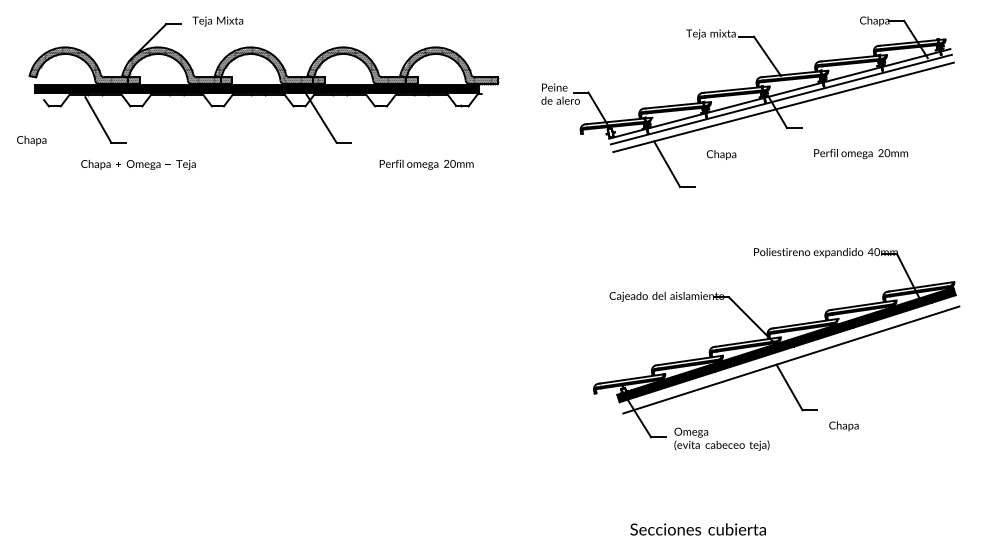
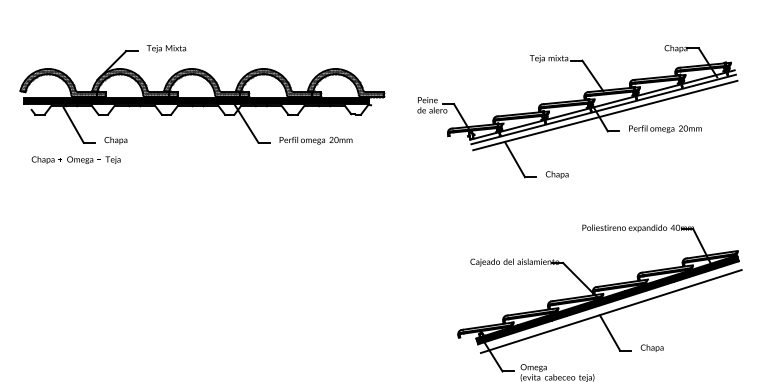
text: (31, 140) -> (115, 140), moved
text: (860, 153) -> (665, 128), moved
text: (721, 154) -> (557, 174), moved
text: (138, 164) -> (76, 159), moved
text: (426, 164) -> (315, 140), moved
text: (843, 426) -> (651, 348), moved

